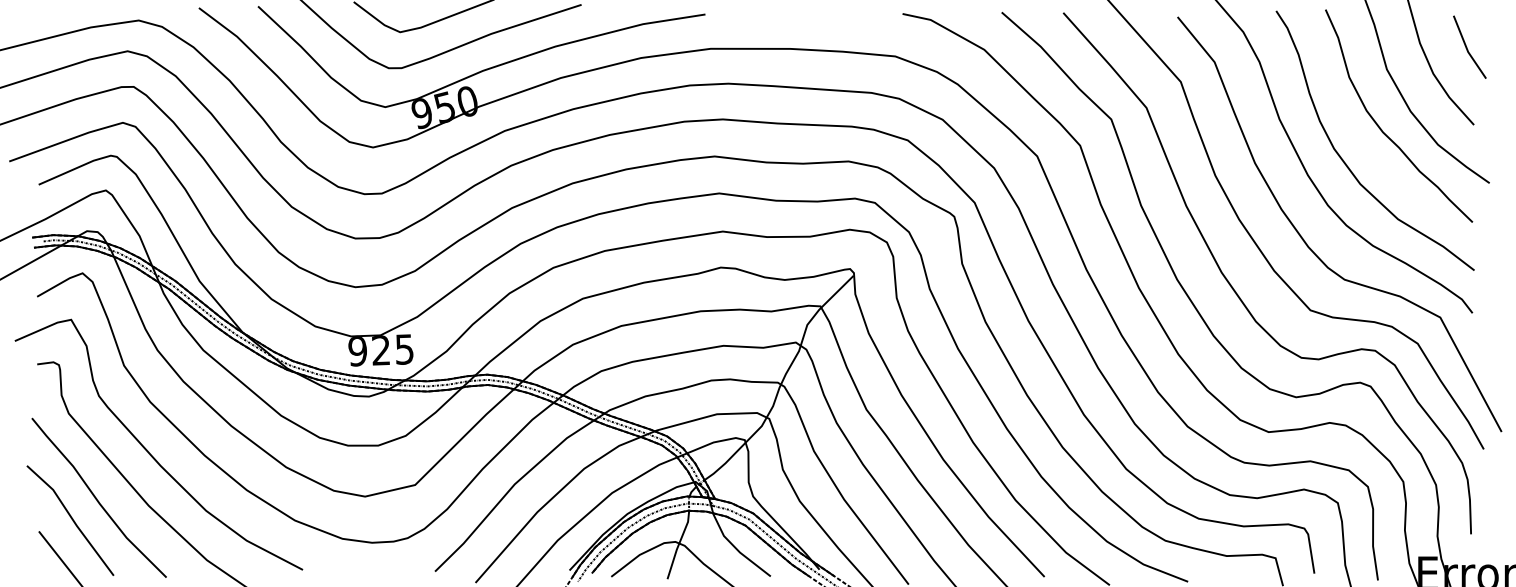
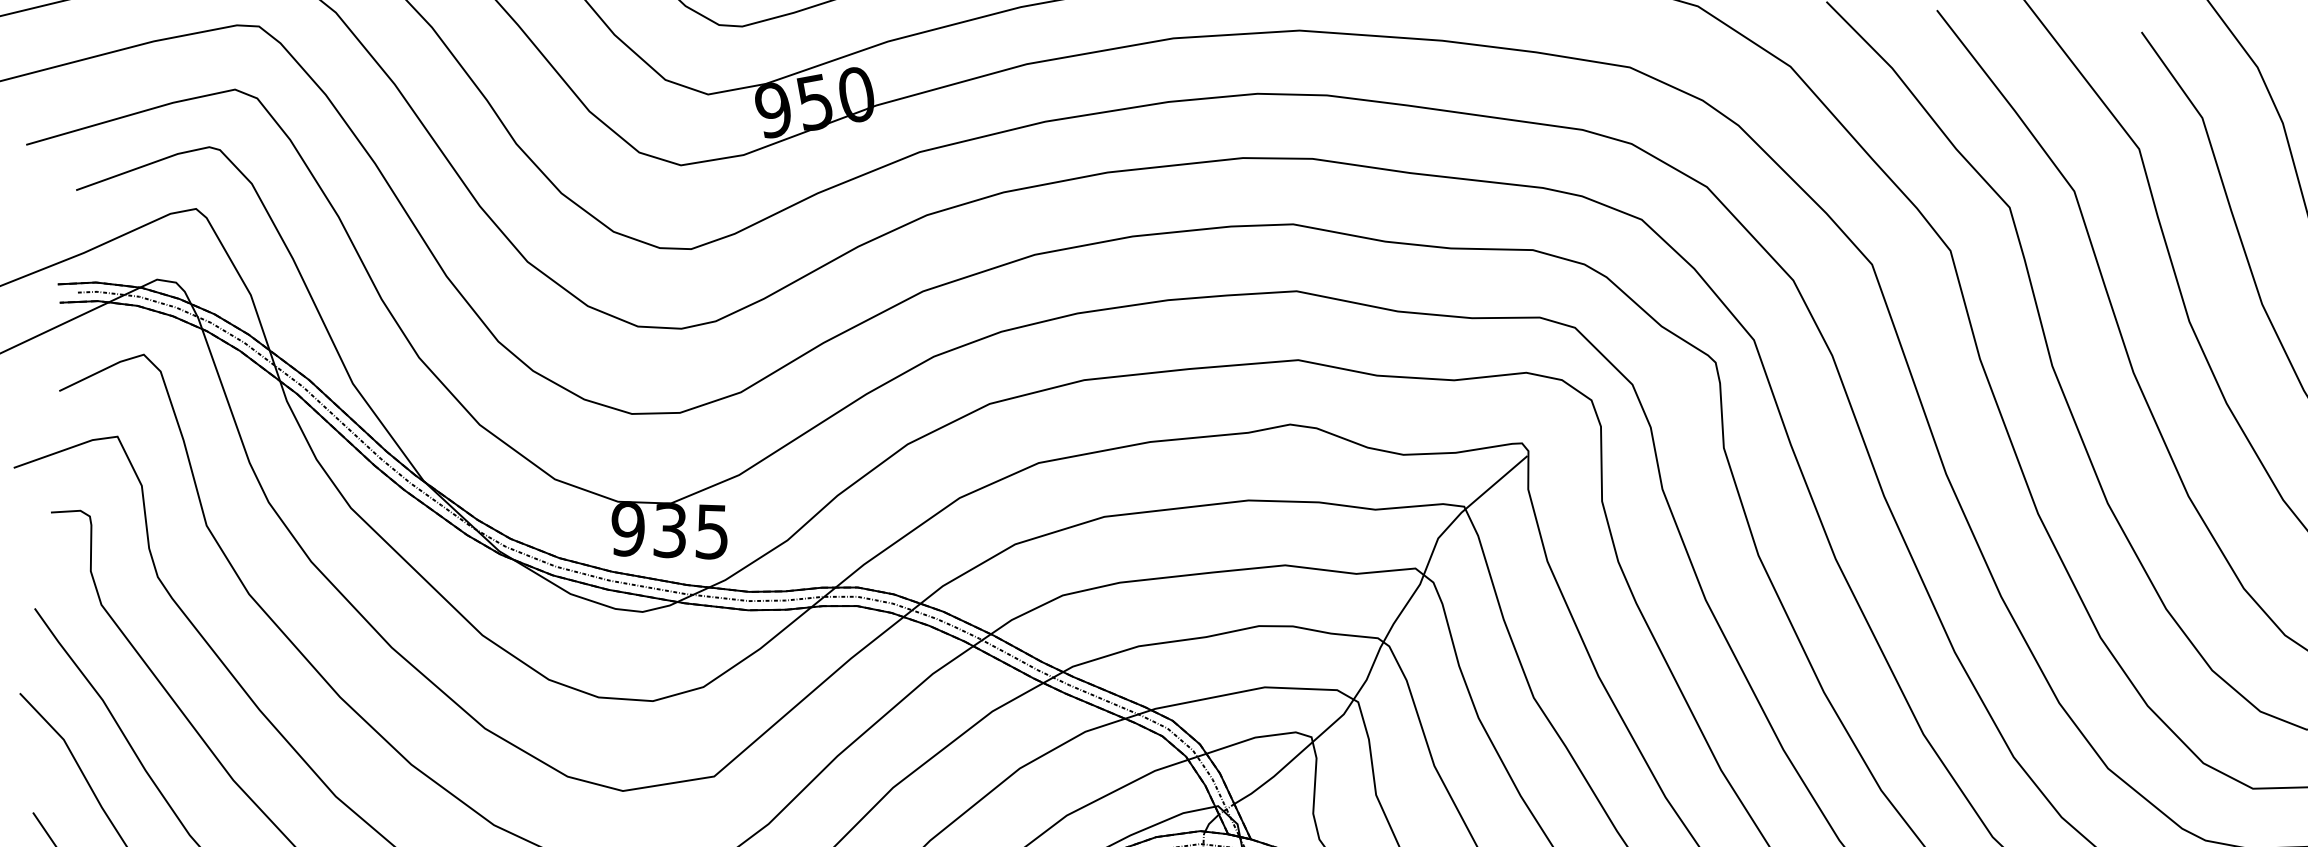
text: (381, 350) -> (670, 530), 925 -> 935

